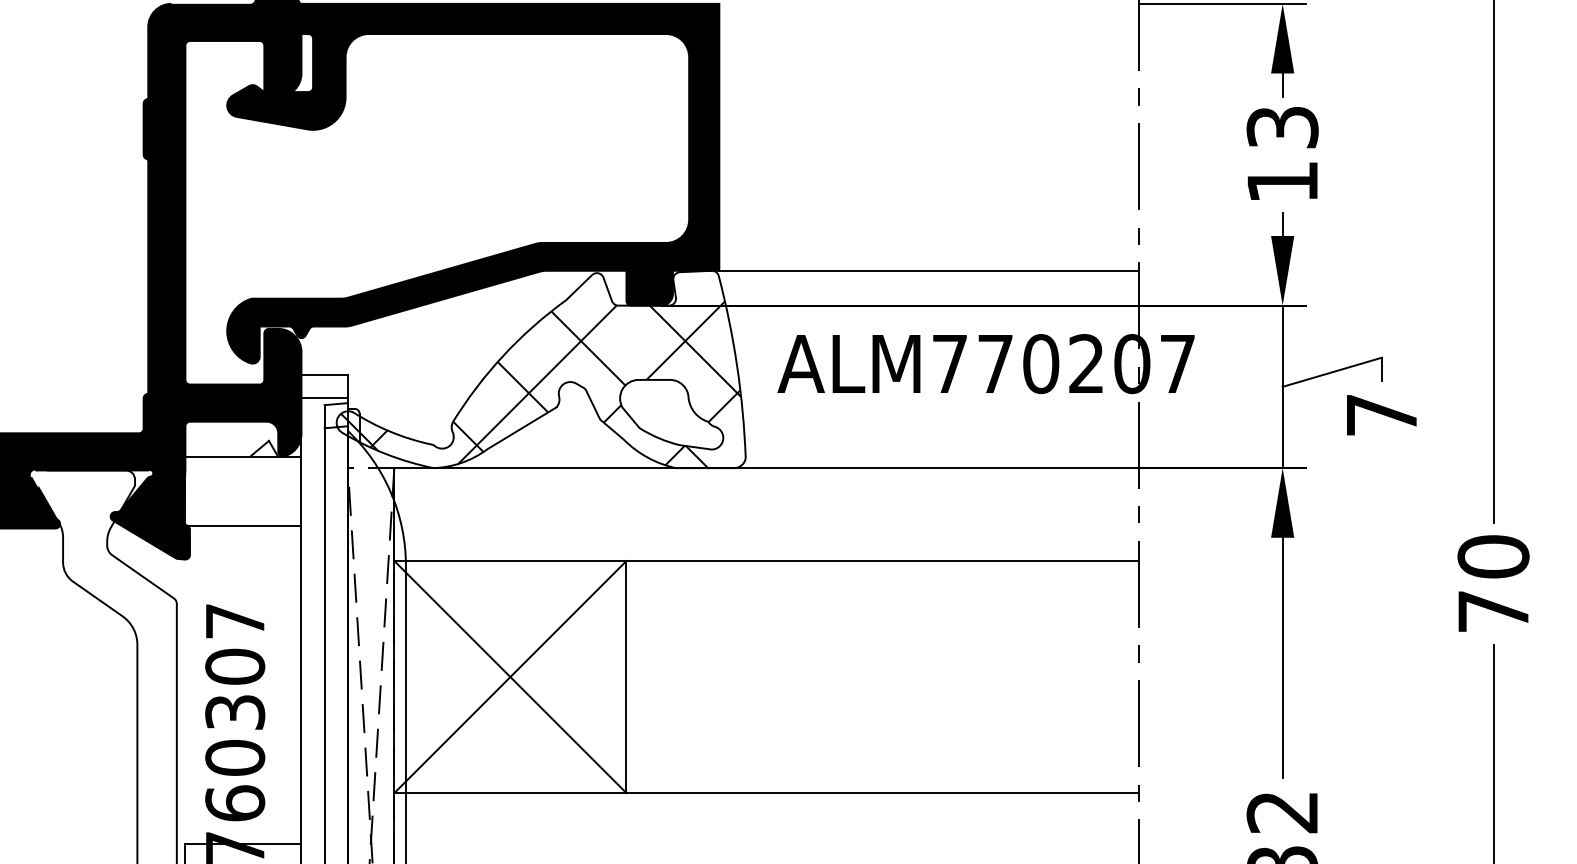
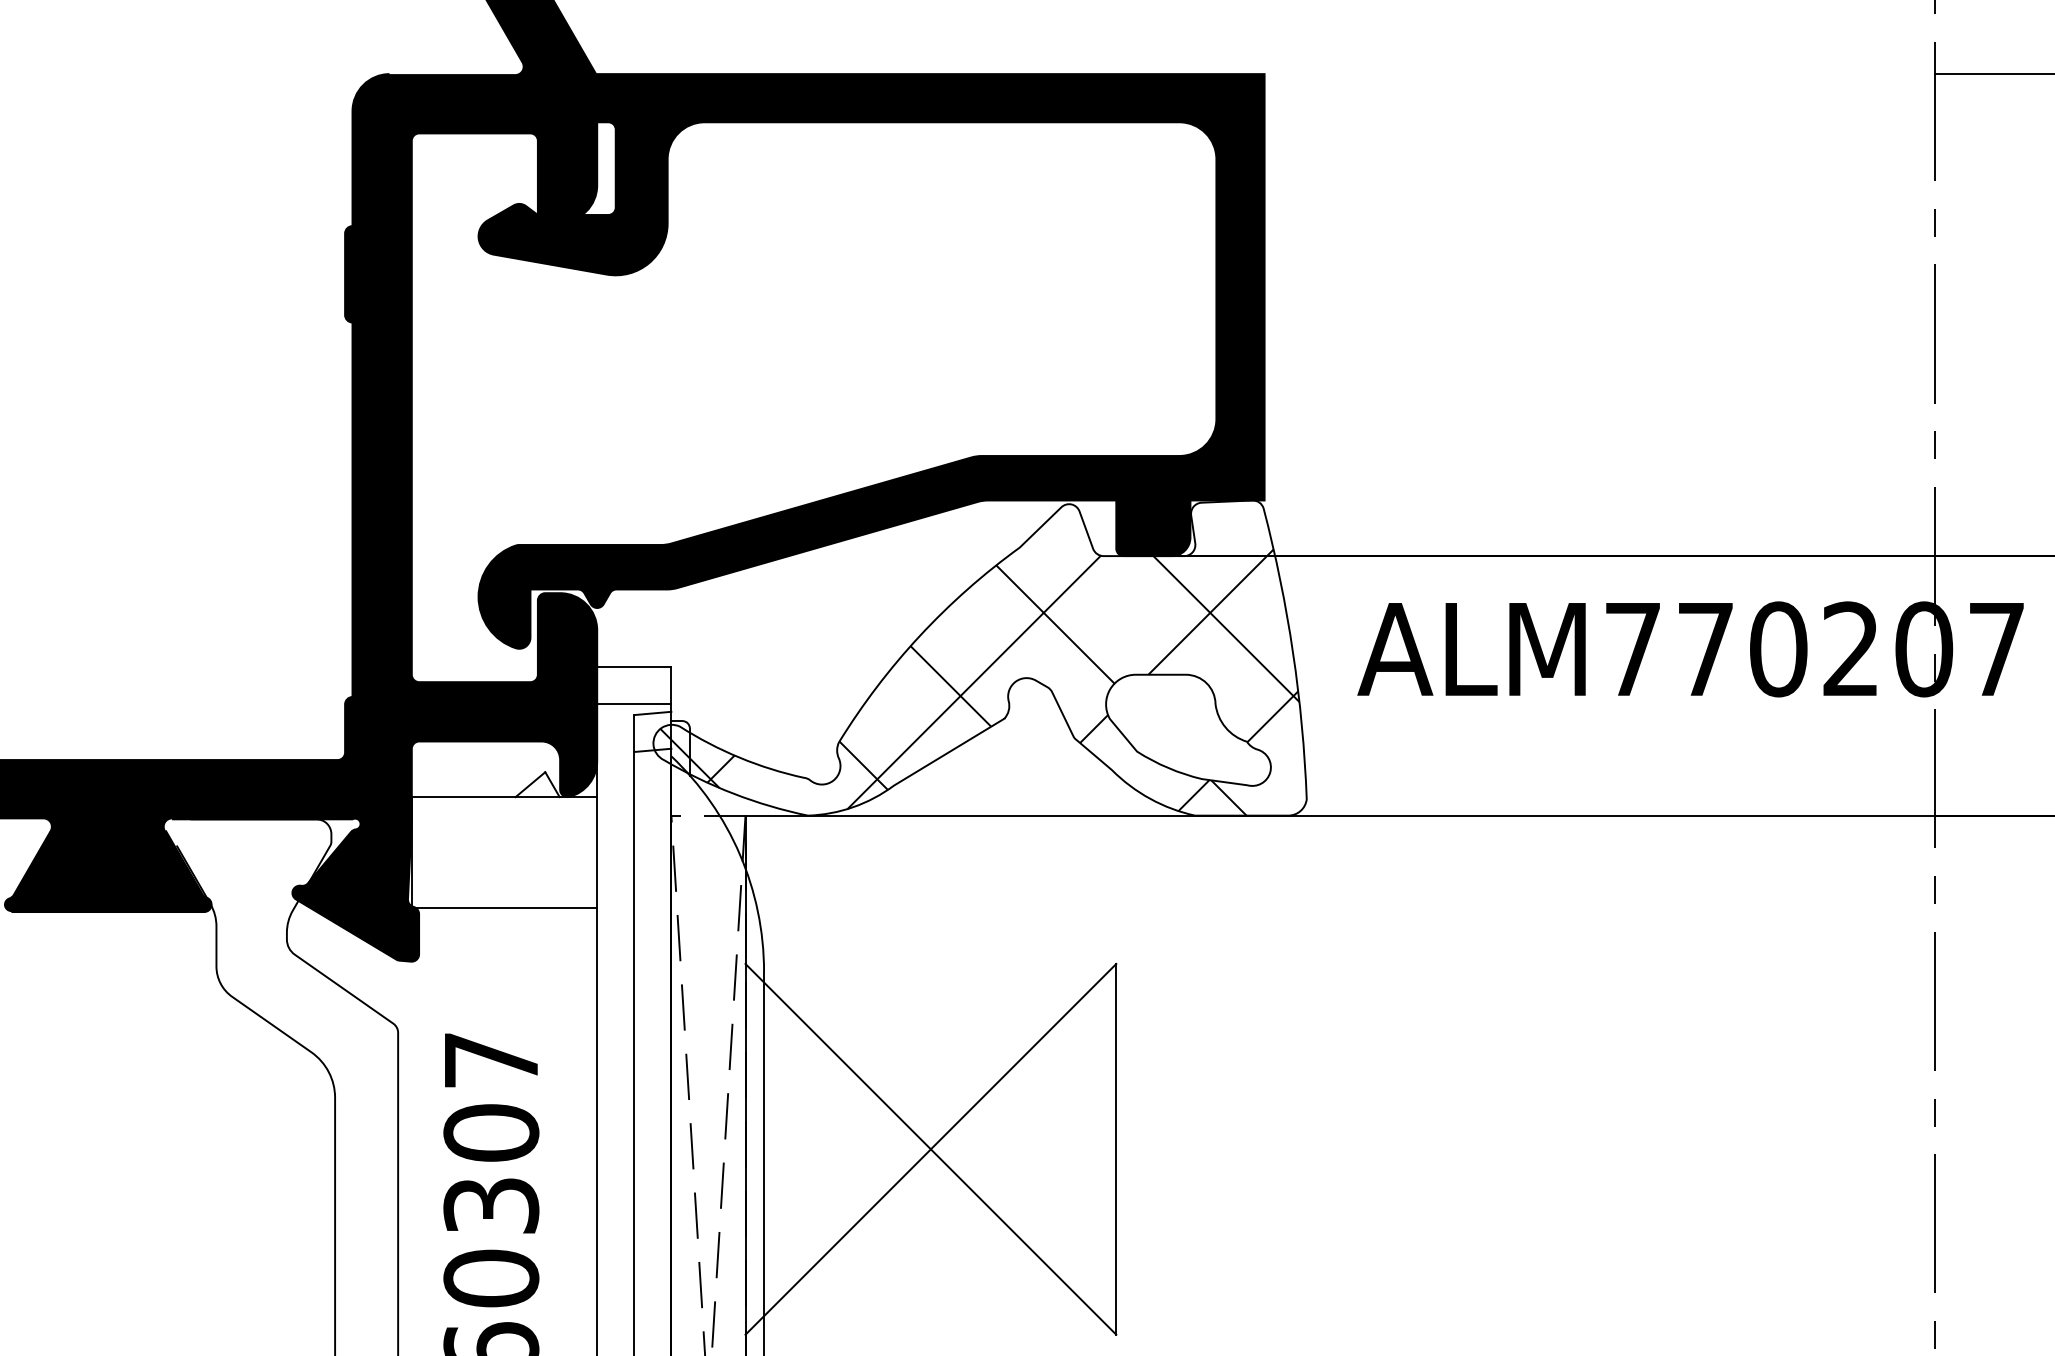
line: (929, 270) -> (1600, 499), removed
line: (766, 560) -> (1339, 963), removed
line: (766, 793) -> (1339, 1335), removed

